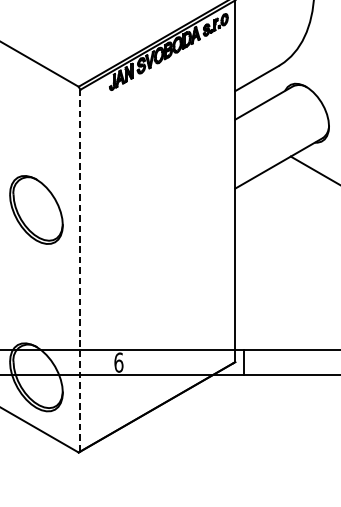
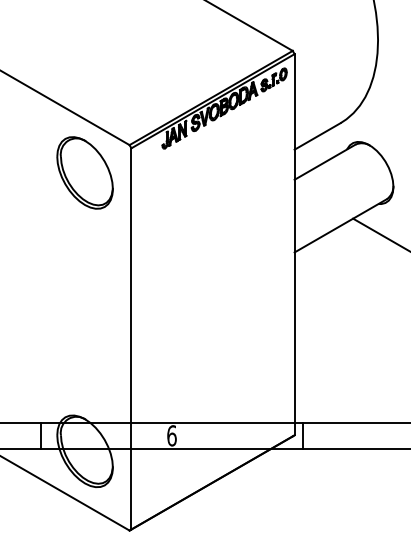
part: (35, 209) -> (84, 172), moved
line: (80, 270) -> (131, 338), dashed -> solid

